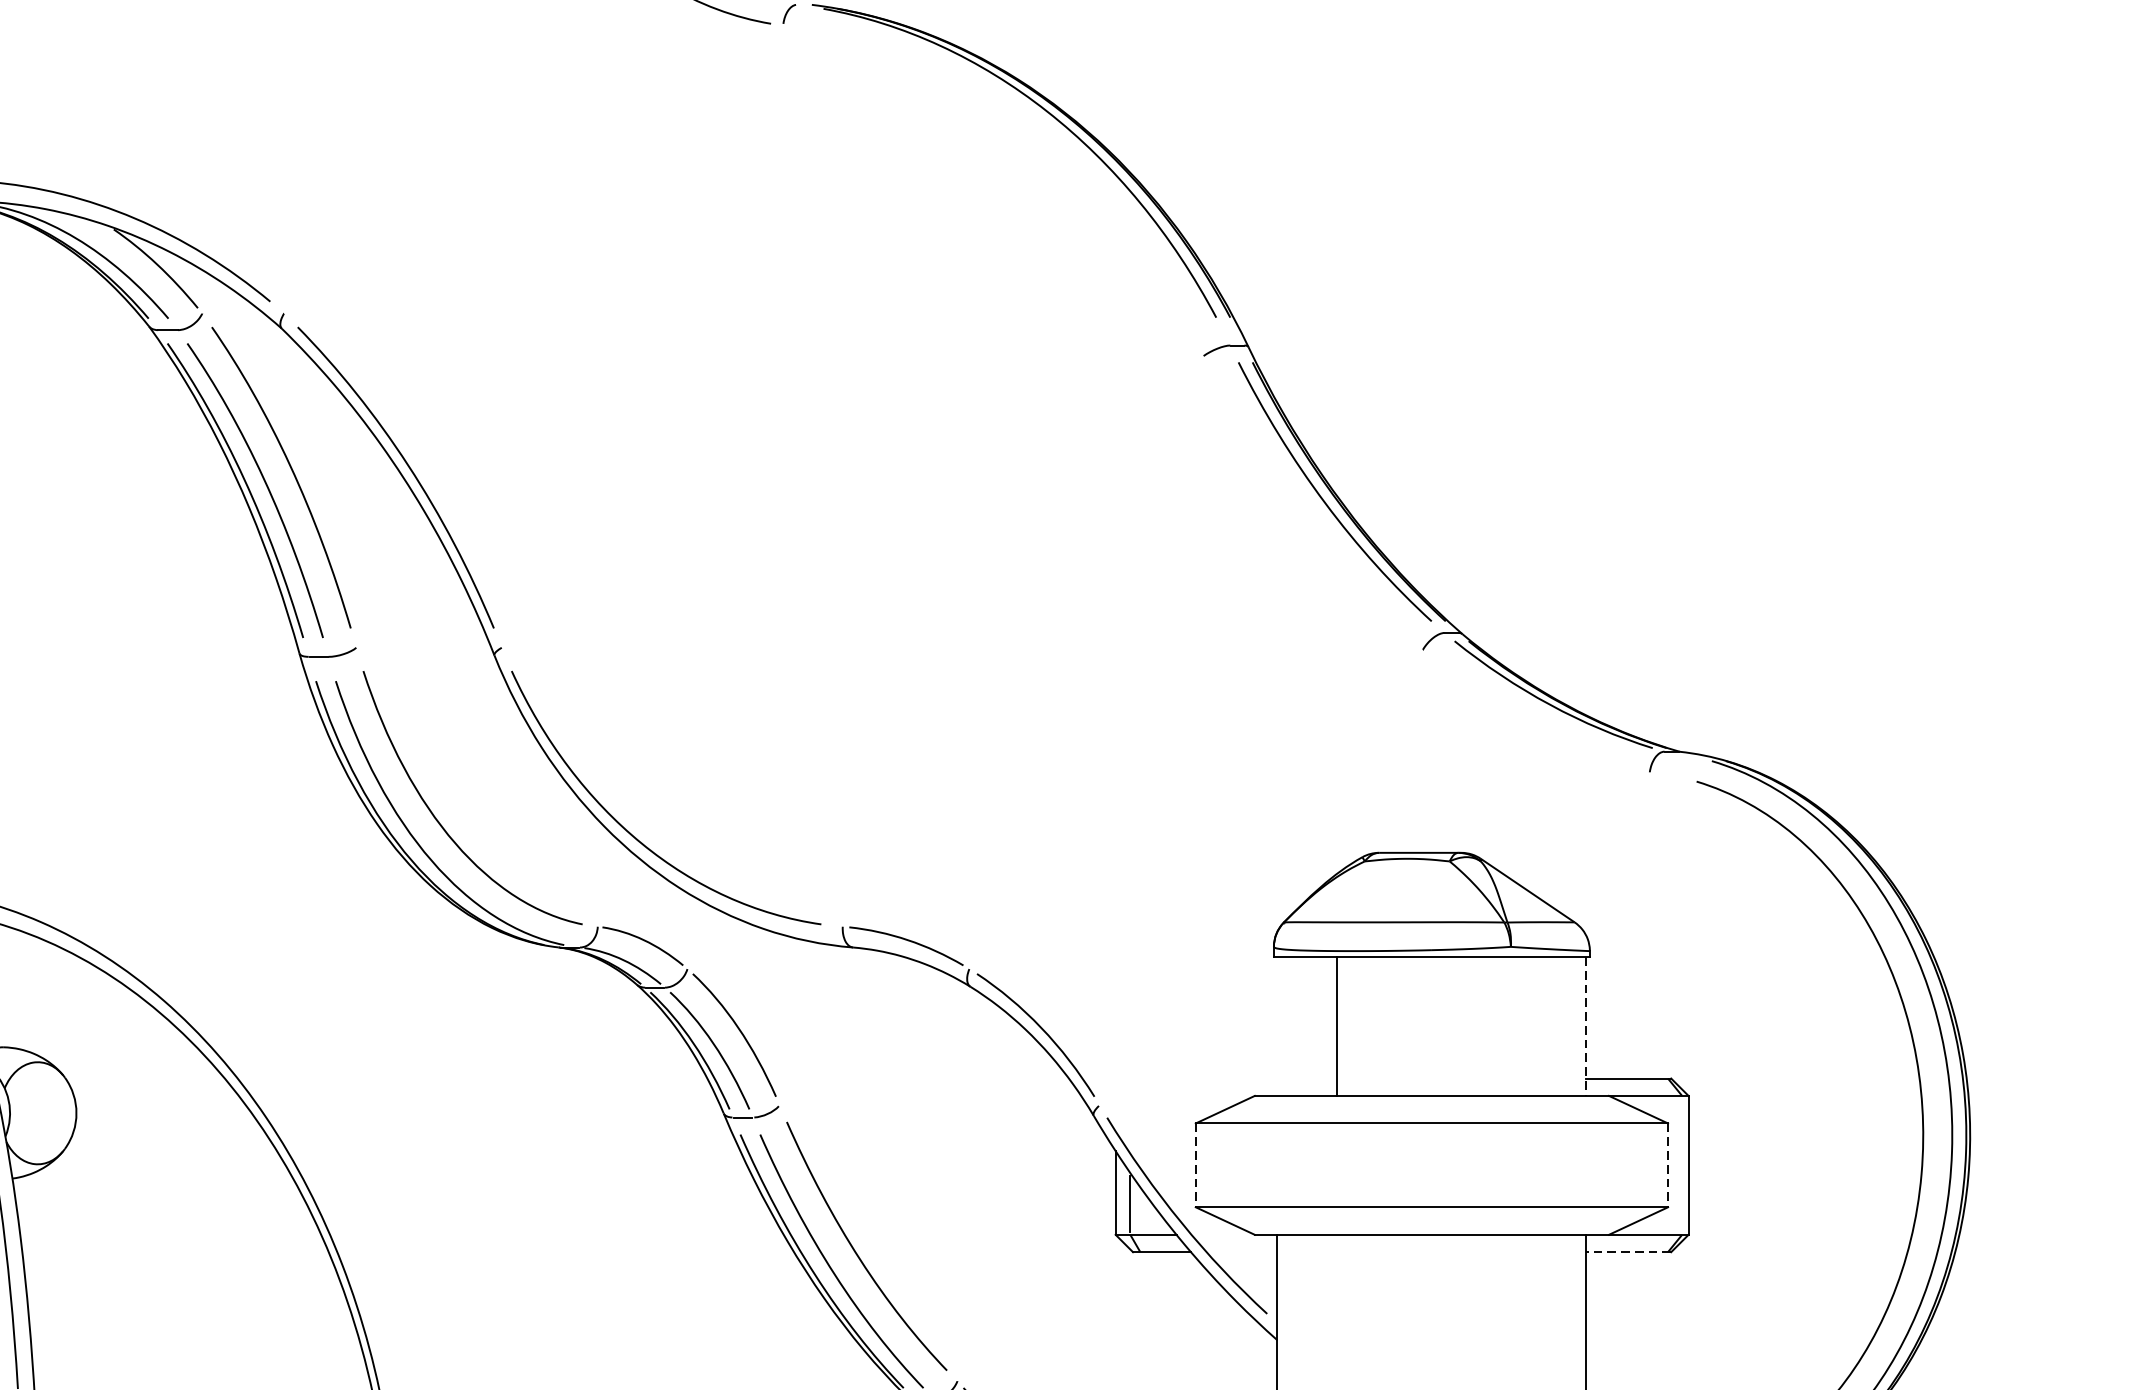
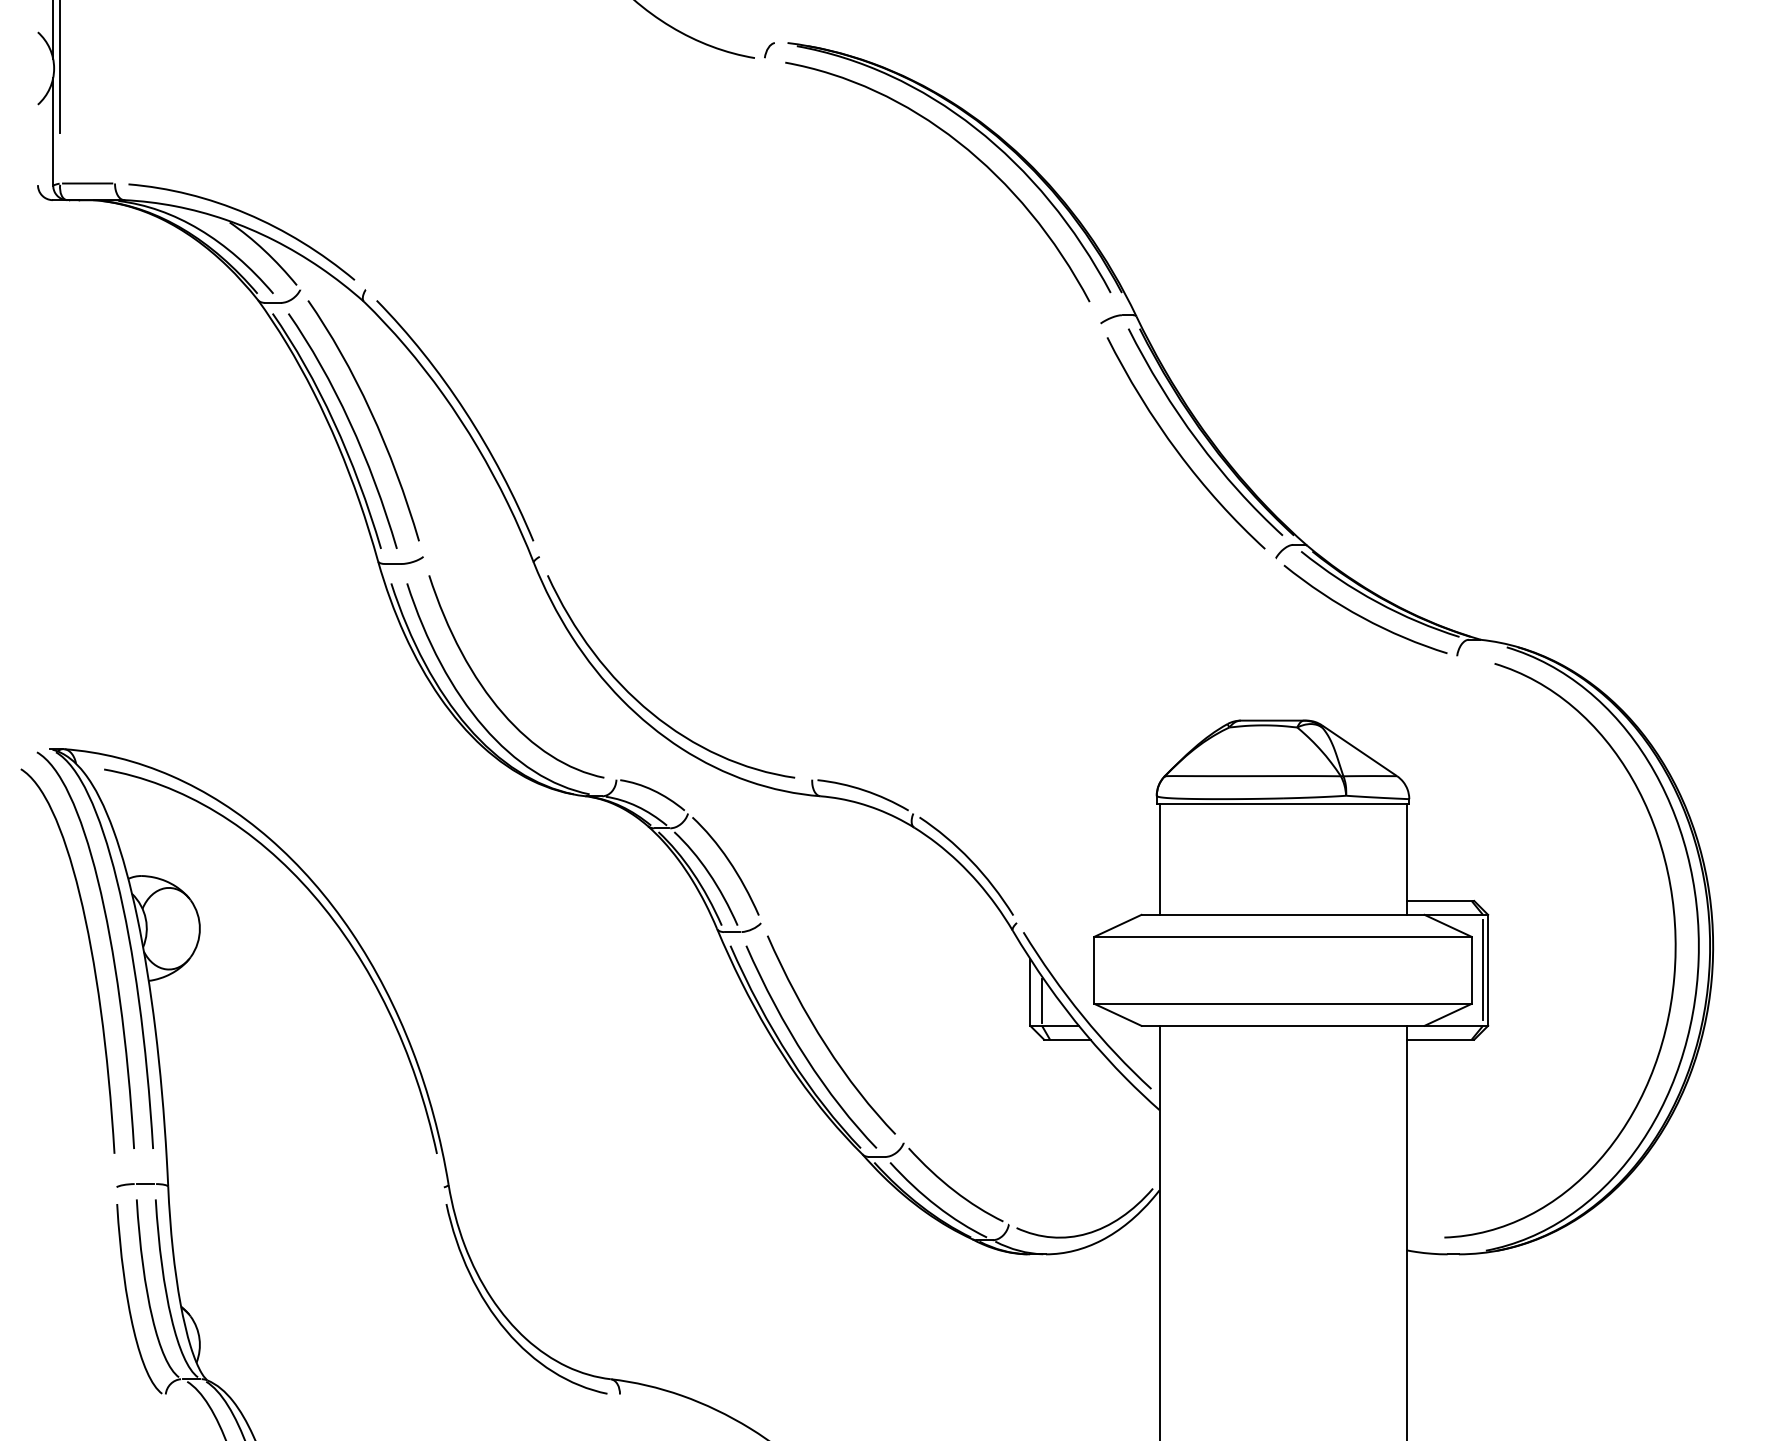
curve: (1033, 136) -> (964, 148), added
curve: (1299, 513) -> (1177, 449), added
curve: (1530, 721) -> (1361, 615), added
line: (1337, 1025) -> (1159, 858), moved
line: (1586, 1026) -> (1406, 859), dashed -> solid
line: (1195, 1165) -> (1094, 970), dashed -> solid
line: (1667, 1165) -> (1471, 970), dashed -> solid
line: (1682, 1165) -> (1483, 970), added
line: (1628, 1251) -> (1440, 1039), dashed -> solid

